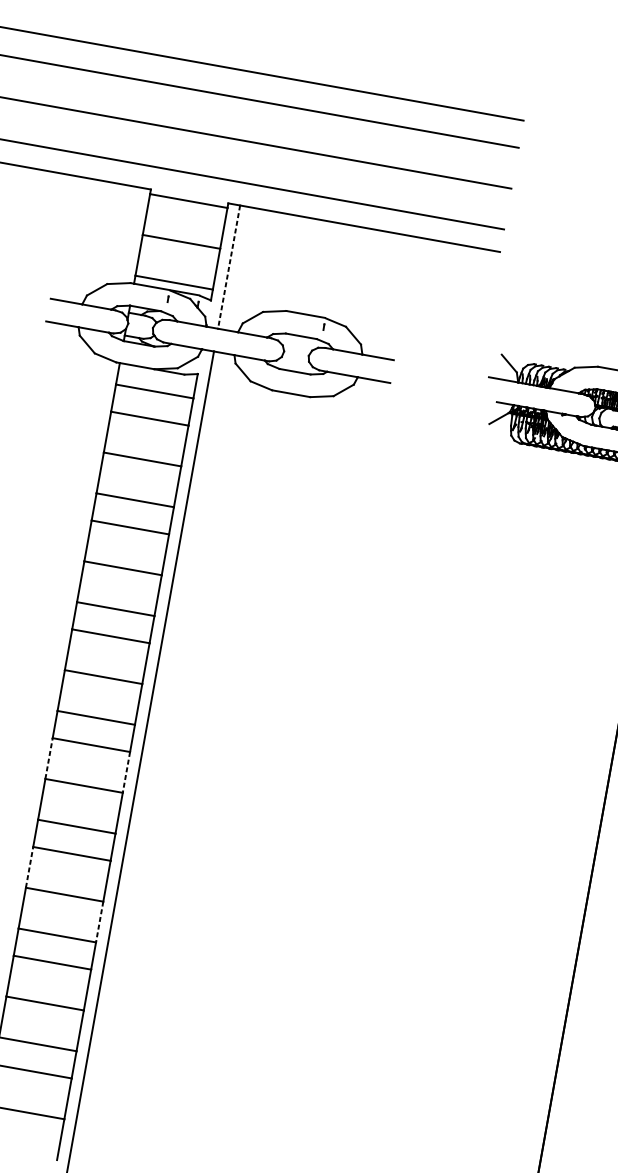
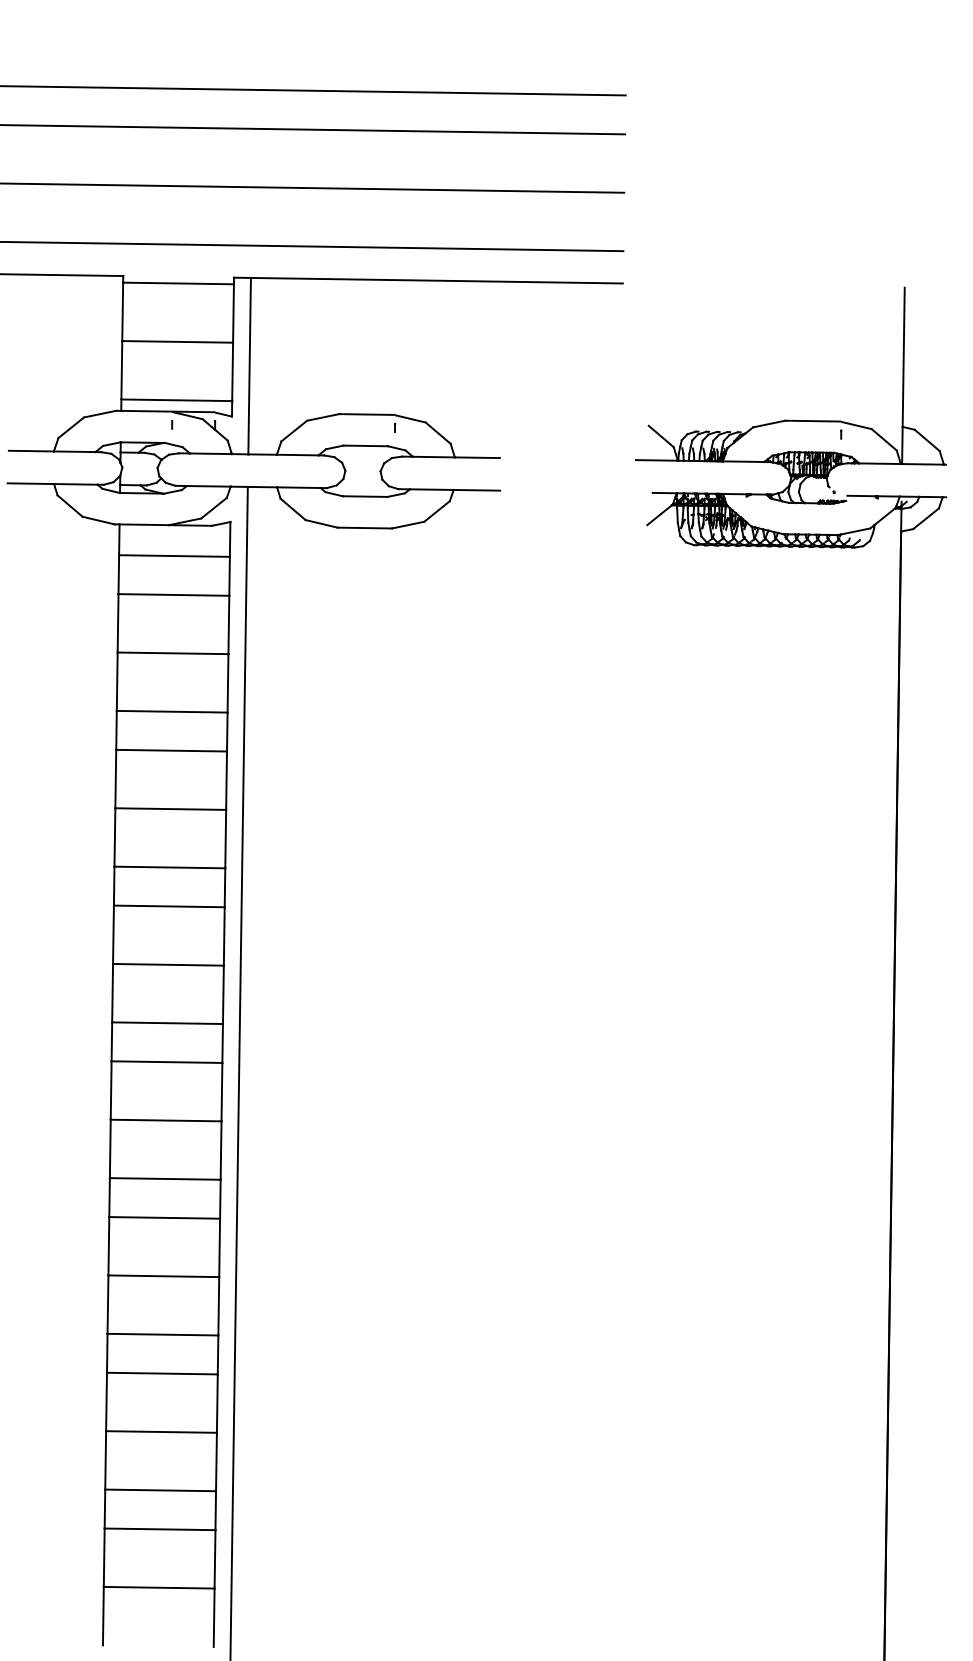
line: (228, 267) -> (249, 366), dashed -> solid
line: (49, 758) -> (111, 1090), dashed -> solid
line: (126, 772) -> (221, 1092), dashed -> solid
line: (29, 866) -> (108, 1245), dashed -> solid
line: (99, 922) -> (218, 1306), dashed -> solid

